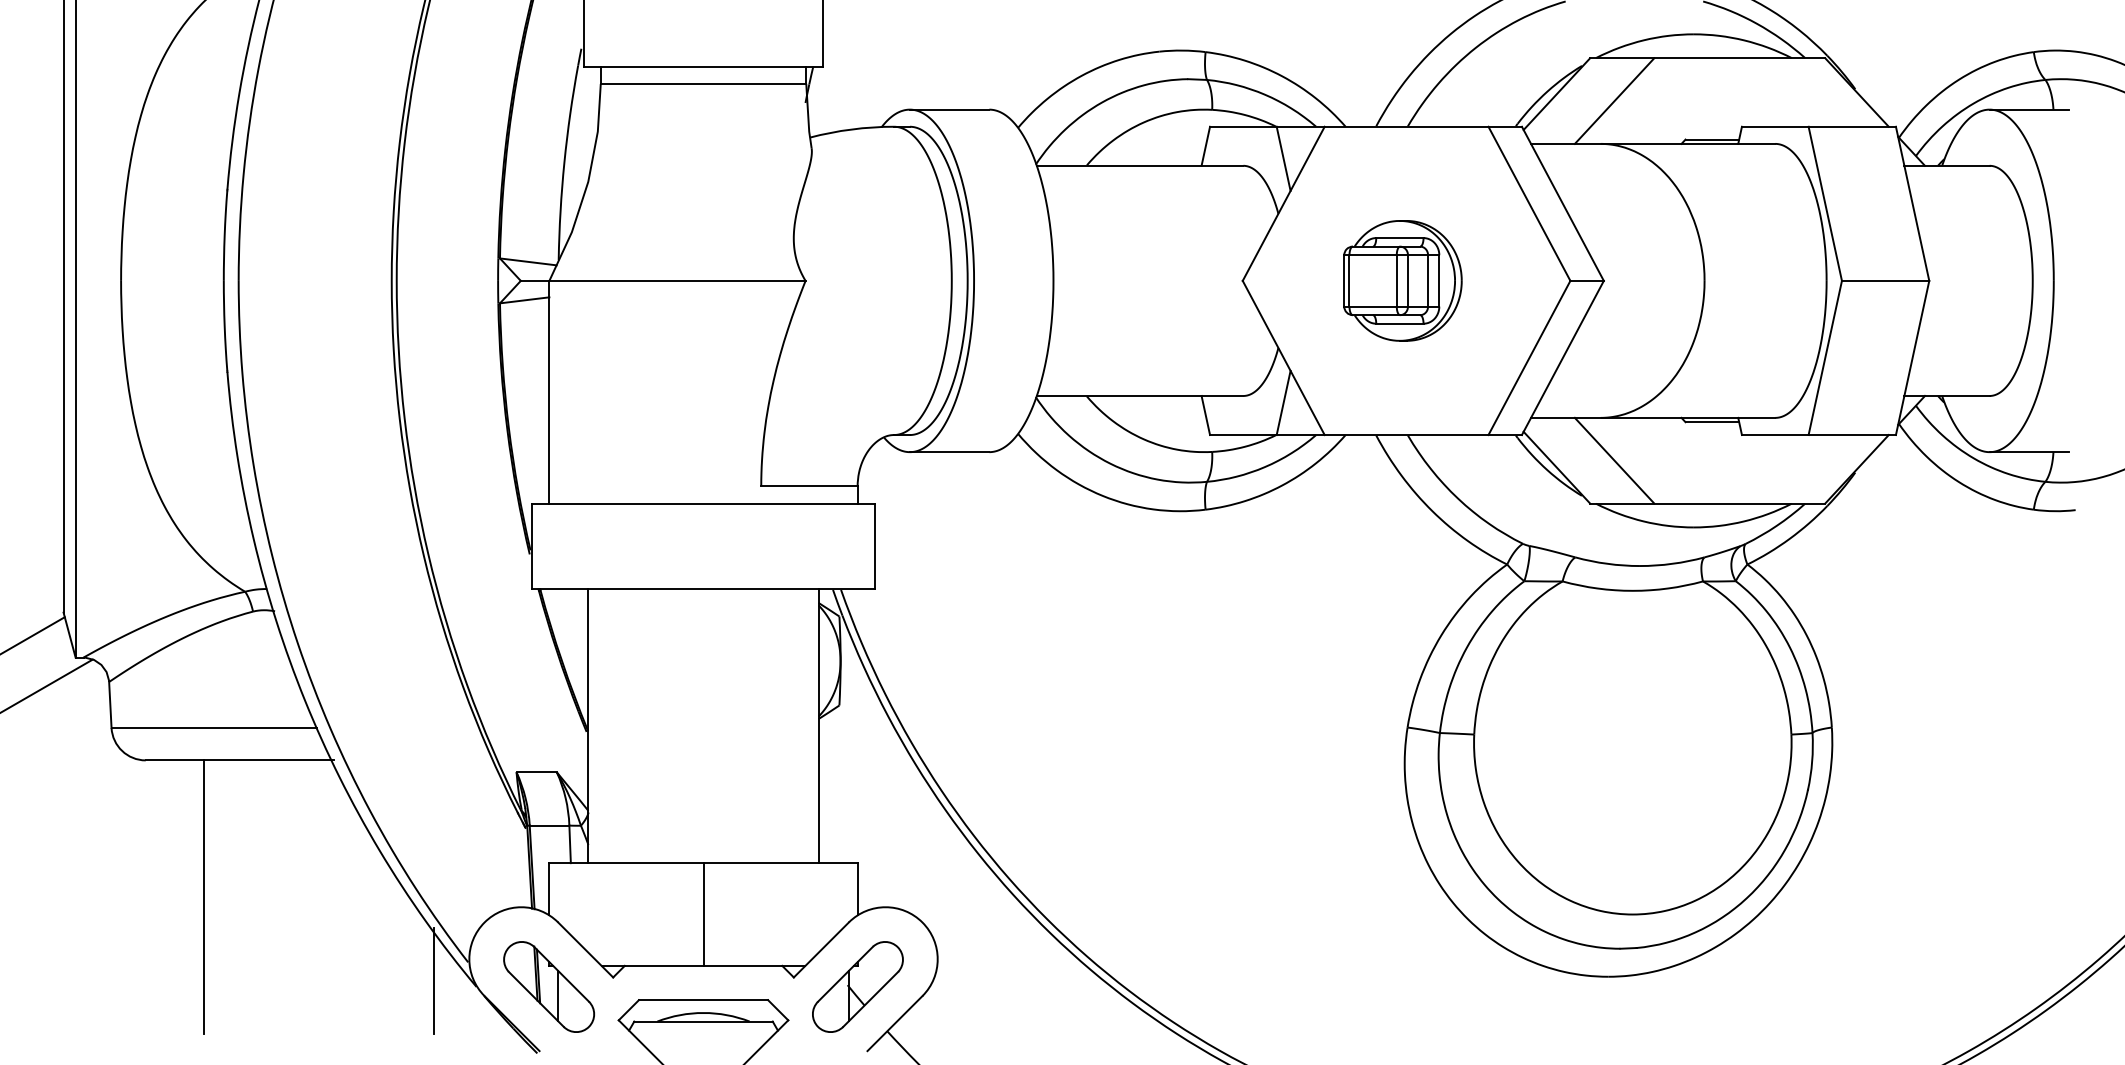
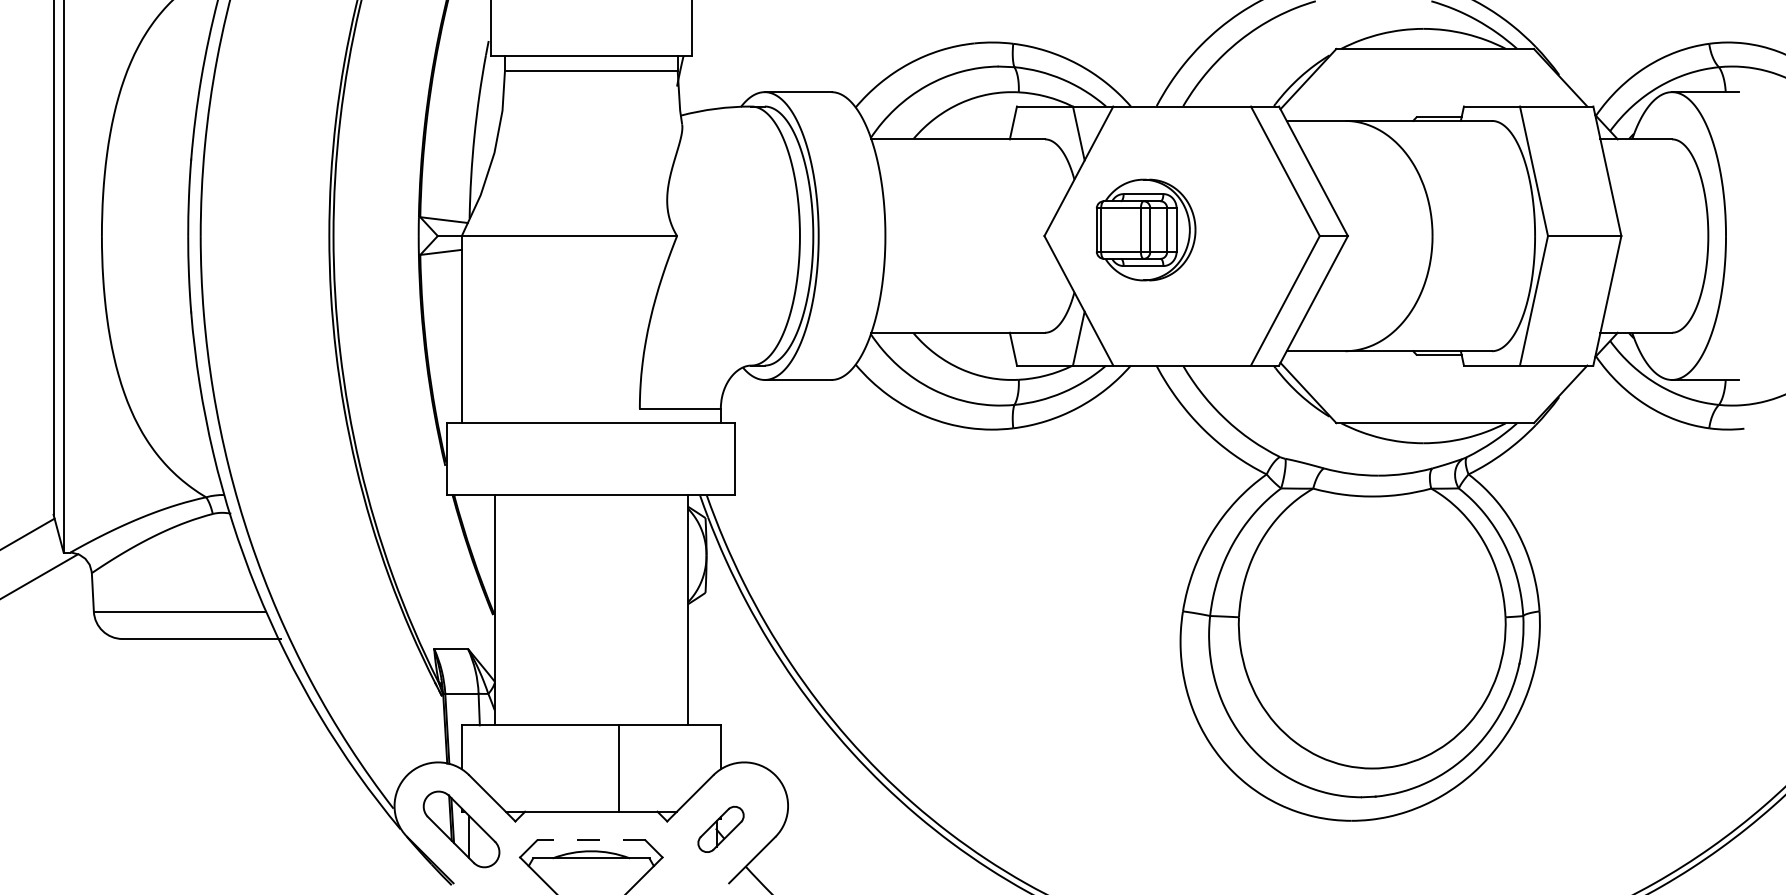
line: (1614, 100) -> (1356, 84), removed
part: (1402, 280) -> (1145, 229), moved
line: (1614, 461) -> (1356, 387), removed
line: (203, 897) -> (171, 754), removed
line: (703, 914) -> (619, 768), moved
line: (433, 981) -> (364, 824), removed
part: (857, 987) -> (720, 829), size x0.6
line: (702, 1000) -> (590, 840), solid -> dashed

